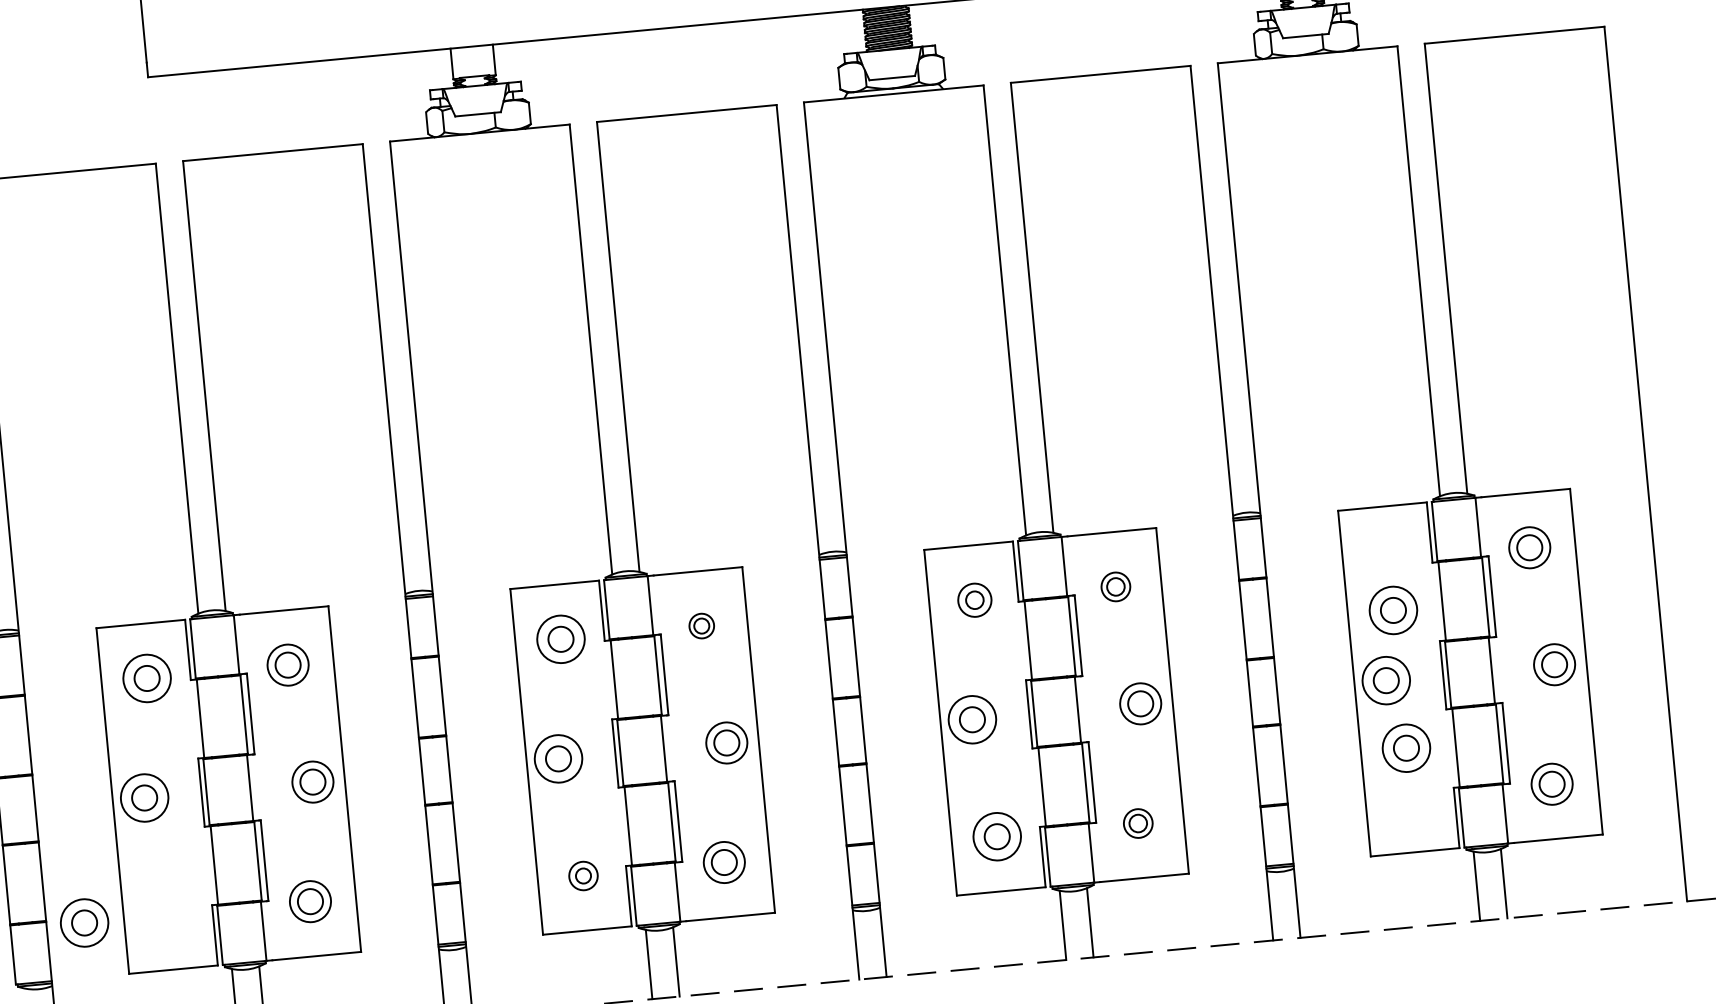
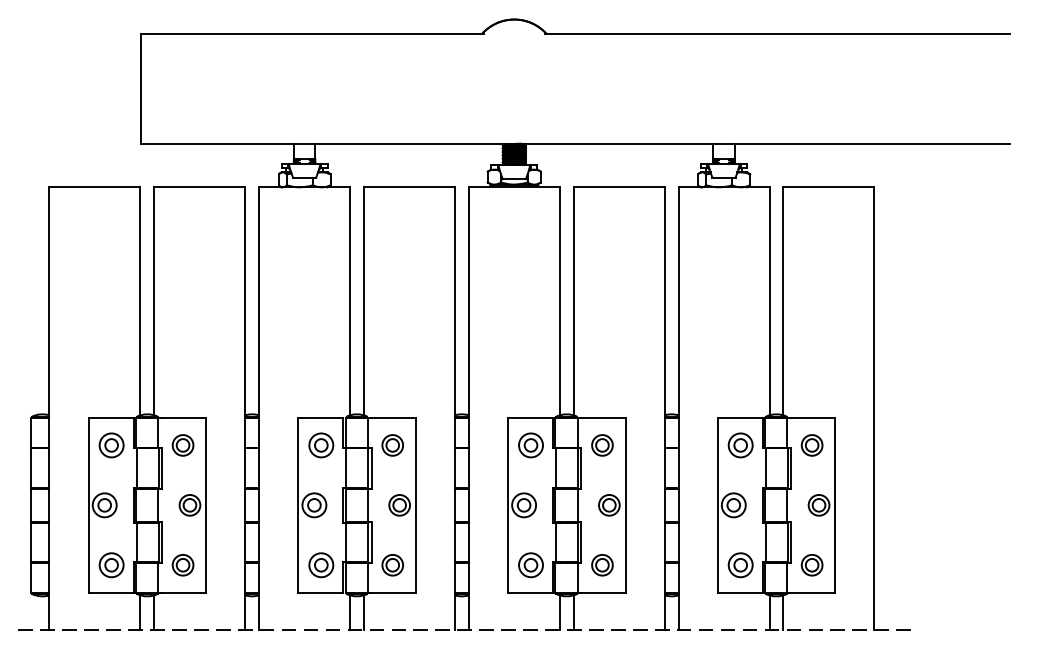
part: (1115, 587) -> (602, 445), size x1.43
part: (973, 600) -> (530, 445), size x1.43
part: (1393, 610) -> (740, 445), moved
part: (701, 626) -> (392, 445), size x1.67
part: (1406, 748) -> (740, 565), moved
part: (1138, 823) -> (602, 565), size x1.43
part: (583, 876) -> (321, 565), size x1.67
part: (84, 923) -> (111, 565), moved

